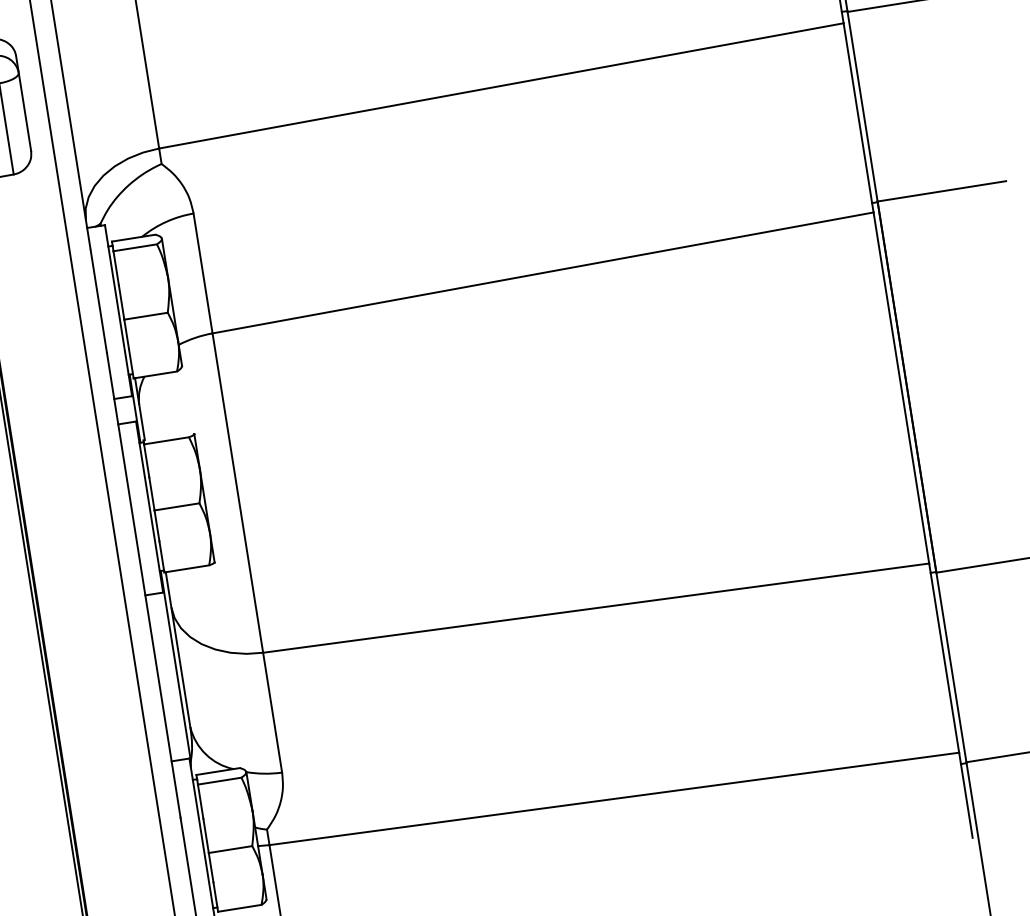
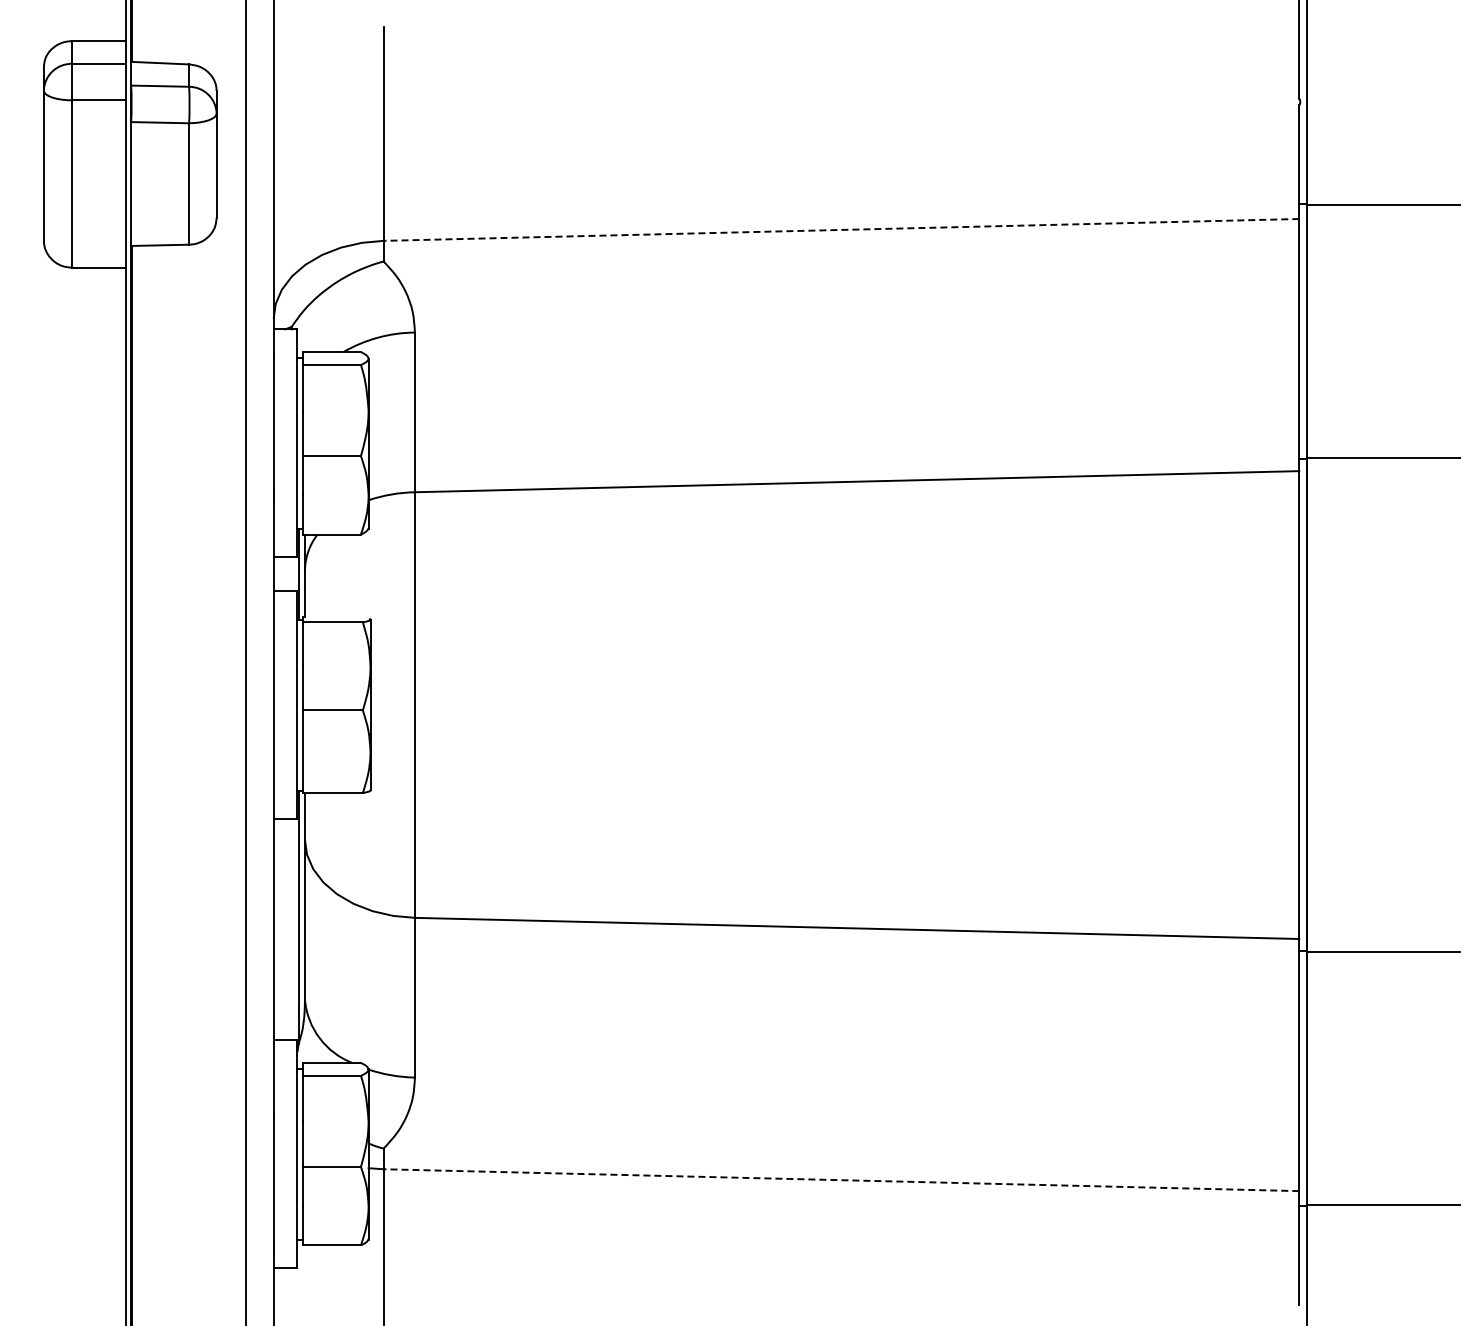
line: (501, 85) -> (841, 229), solid -> dashed
line: (614, 799) -> (841, 1180), solid -> dashed

